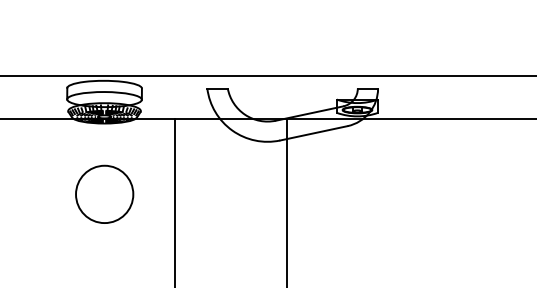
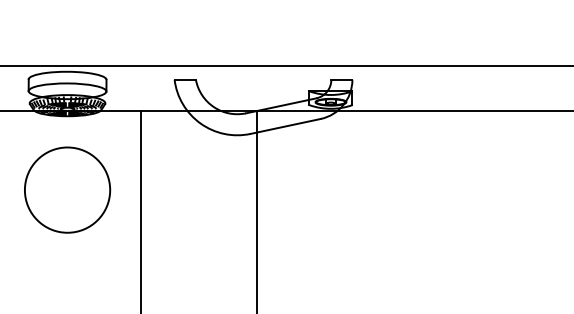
circle: (104, 193) -> (67, 189), size x1.43

